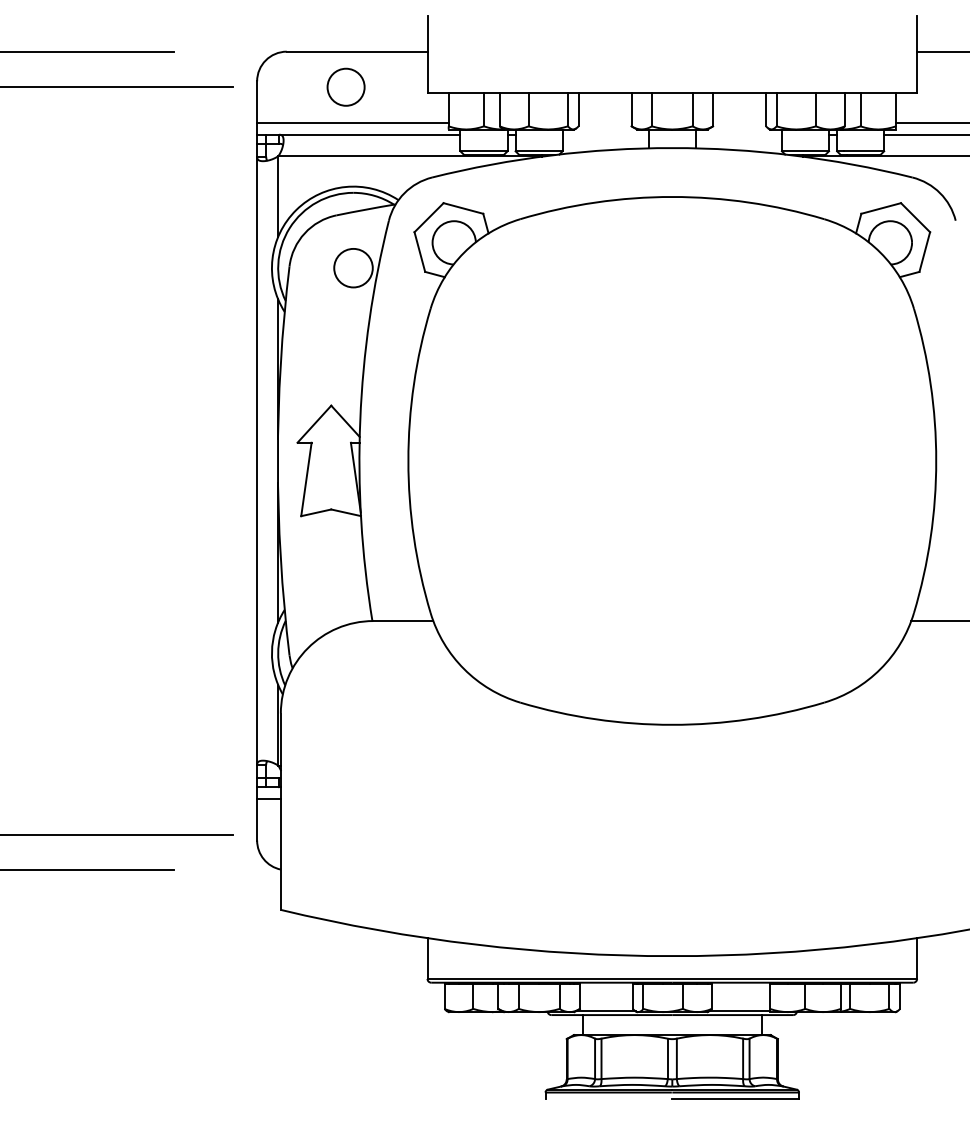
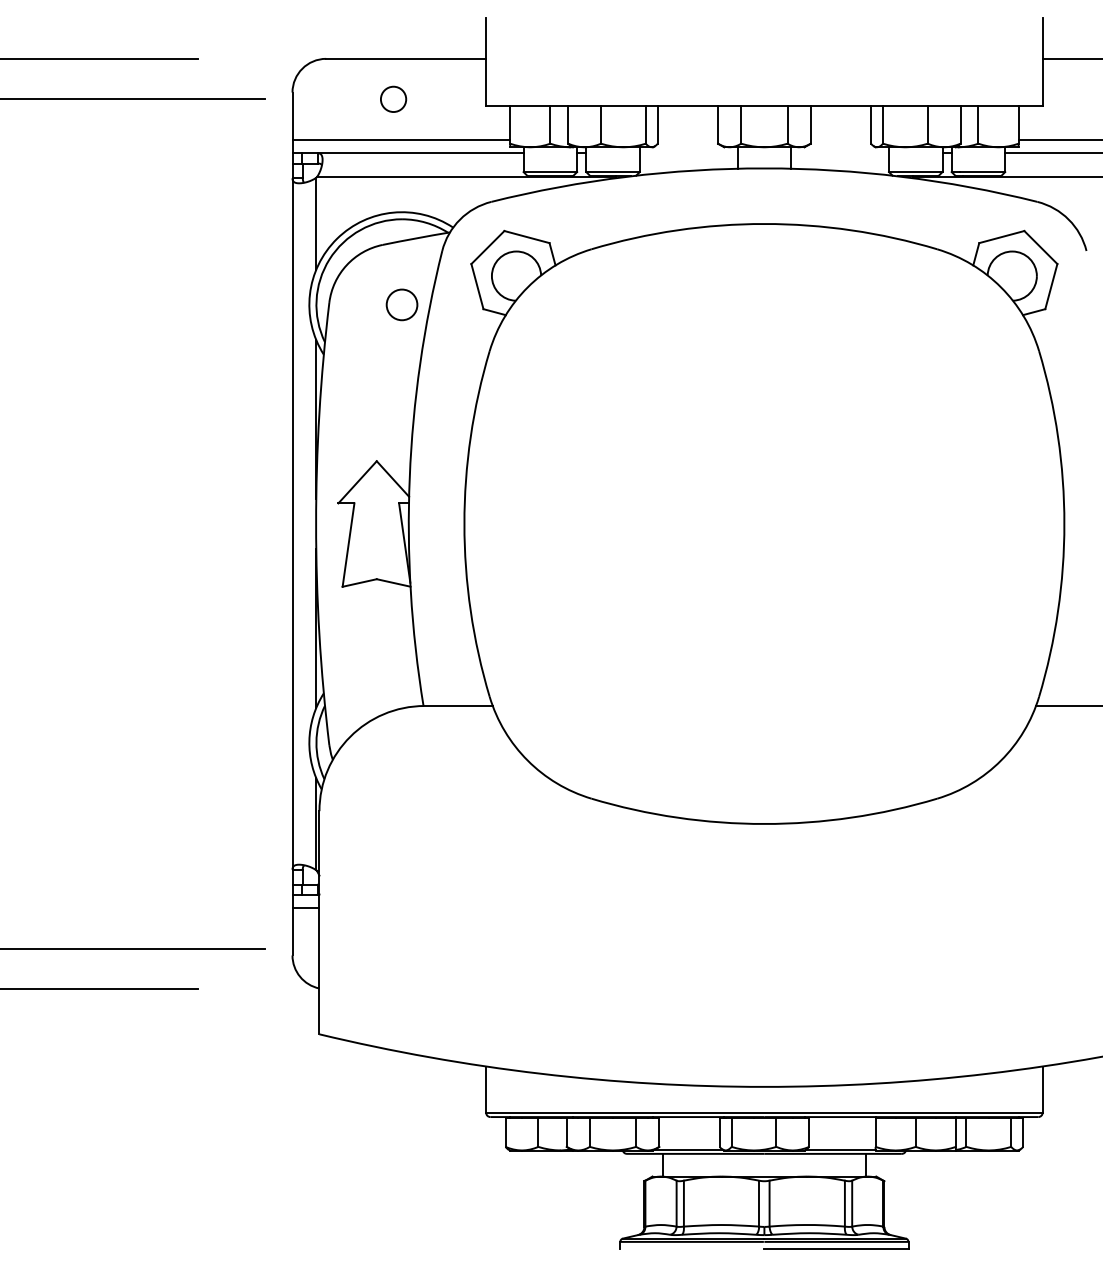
circle: (345, 87) -> (393, 99), size x0.6
circle: (353, 267) -> (401, 304), size x0.7

